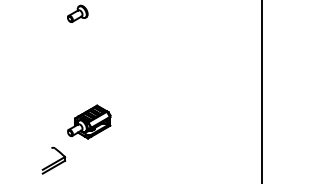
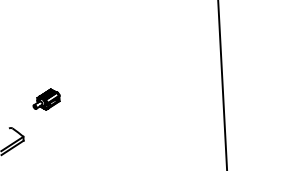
part: (89, 121) -> (46, 99), size x0.6

